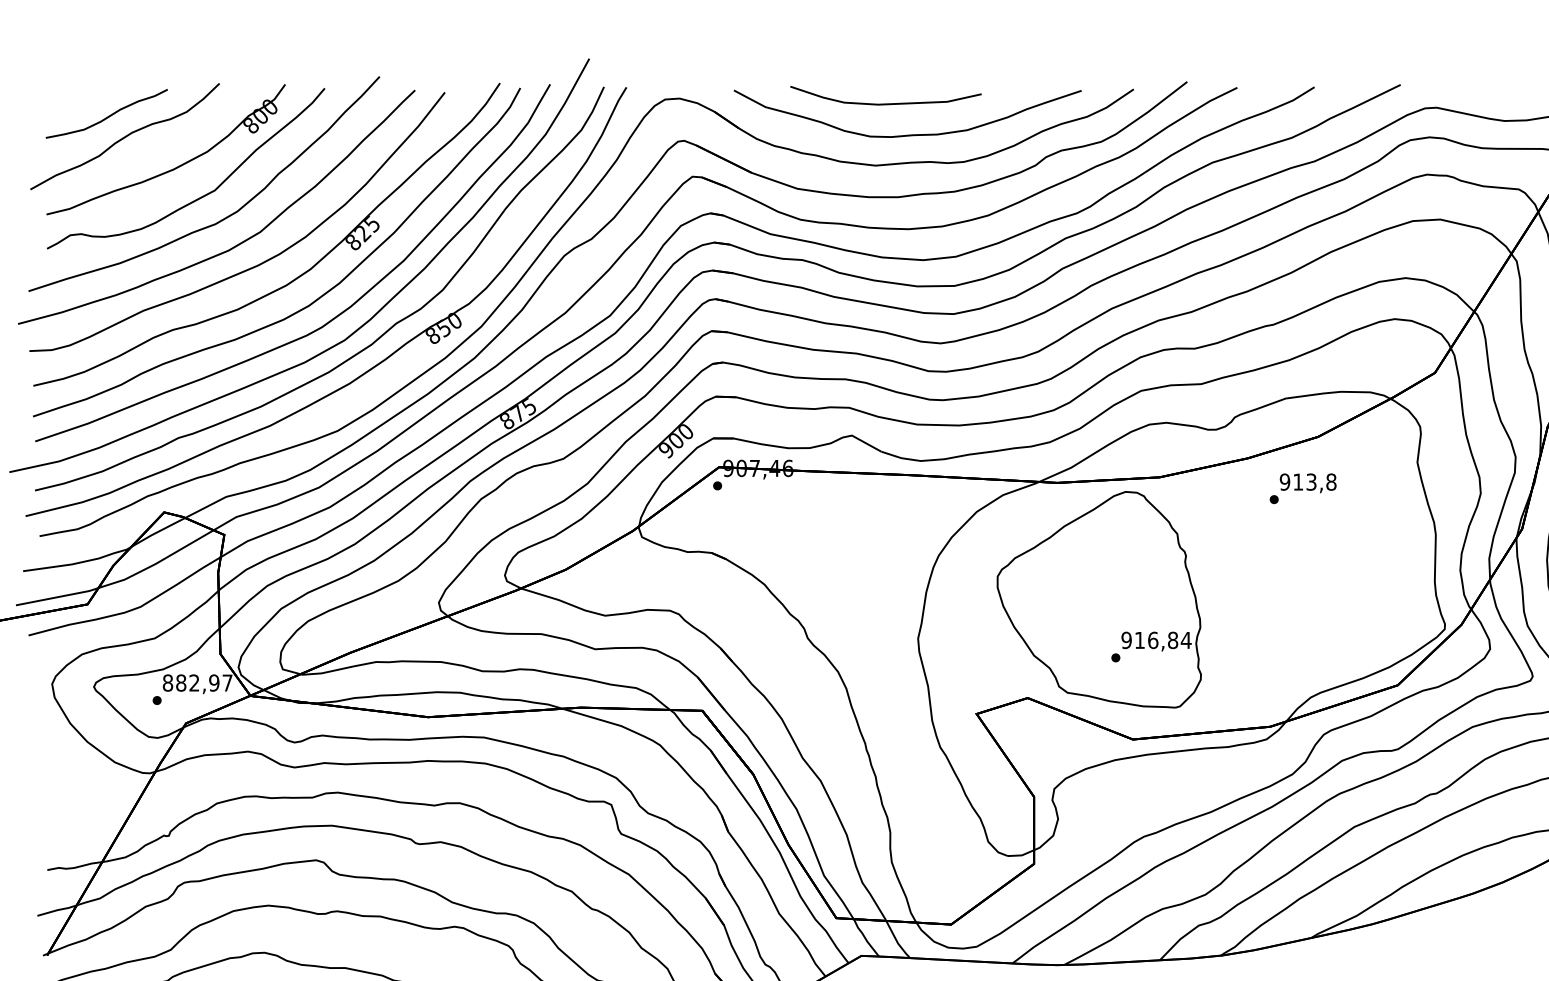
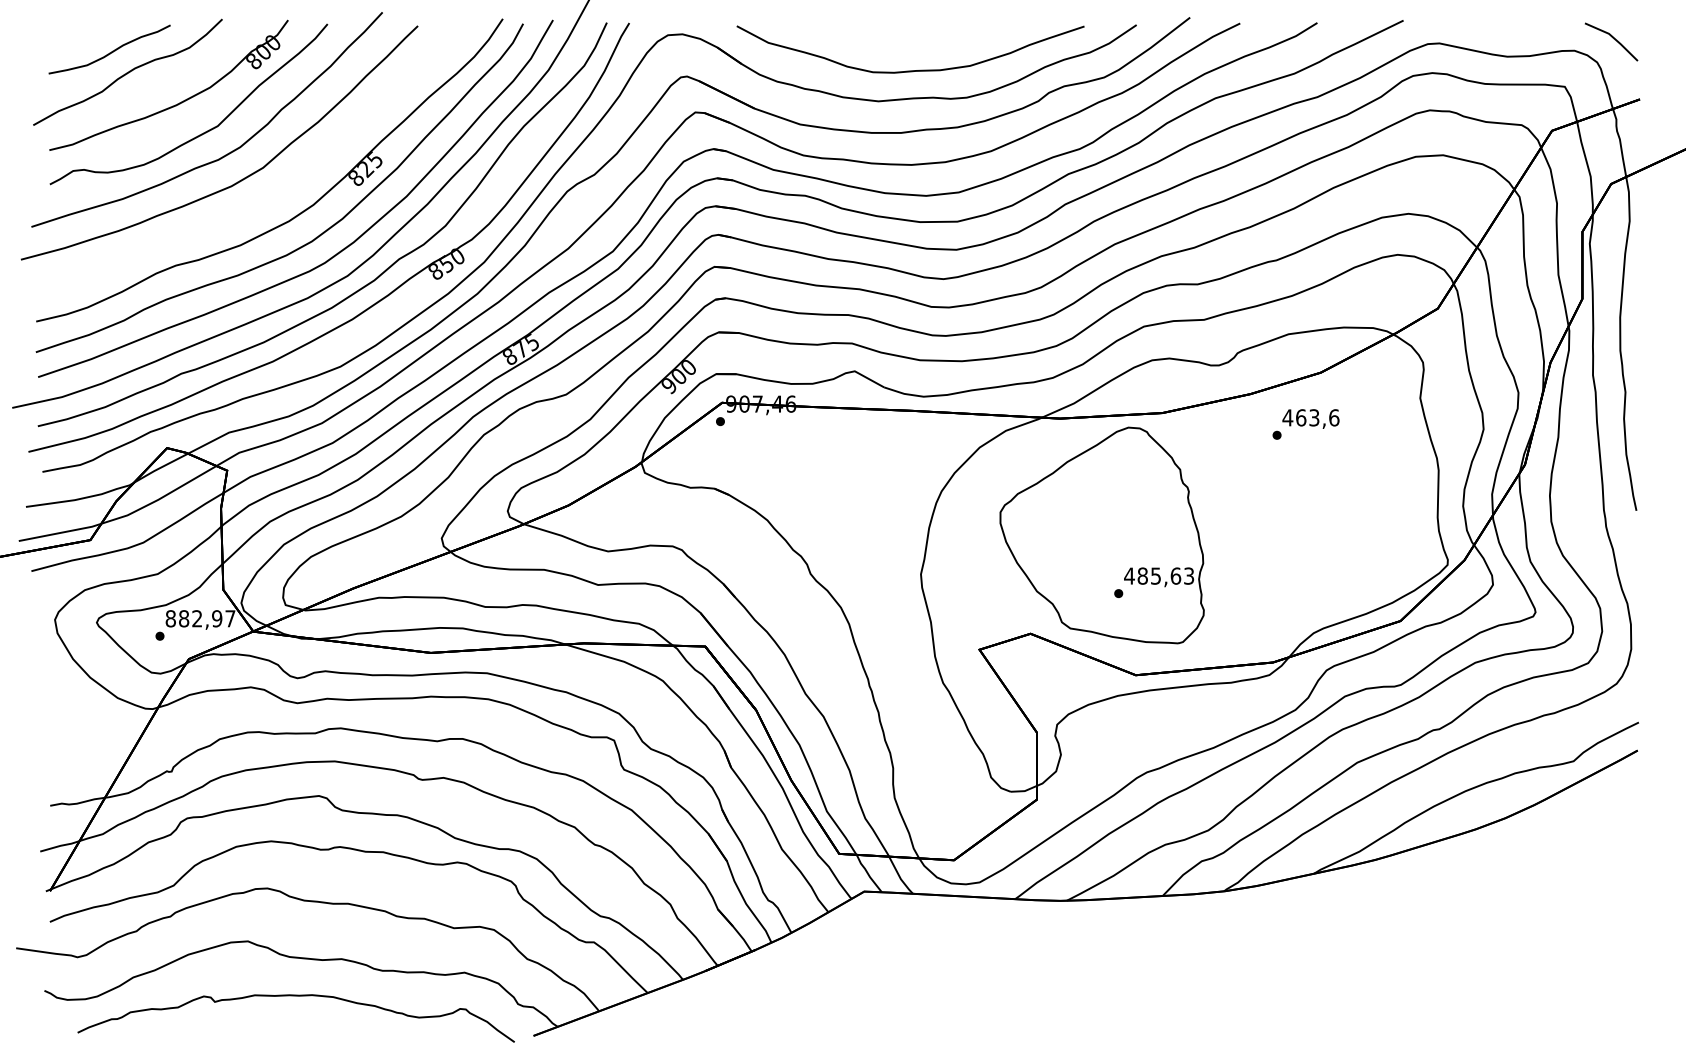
part: (885, 103) -> (888, 39), removed
part: (258, 263) -> (261, 199), removed
text: (1307, 481) -> (1310, 417), 913,8 -> 463,6
text: (1156, 639) -> (1159, 575), 916,84 -> 485,63

